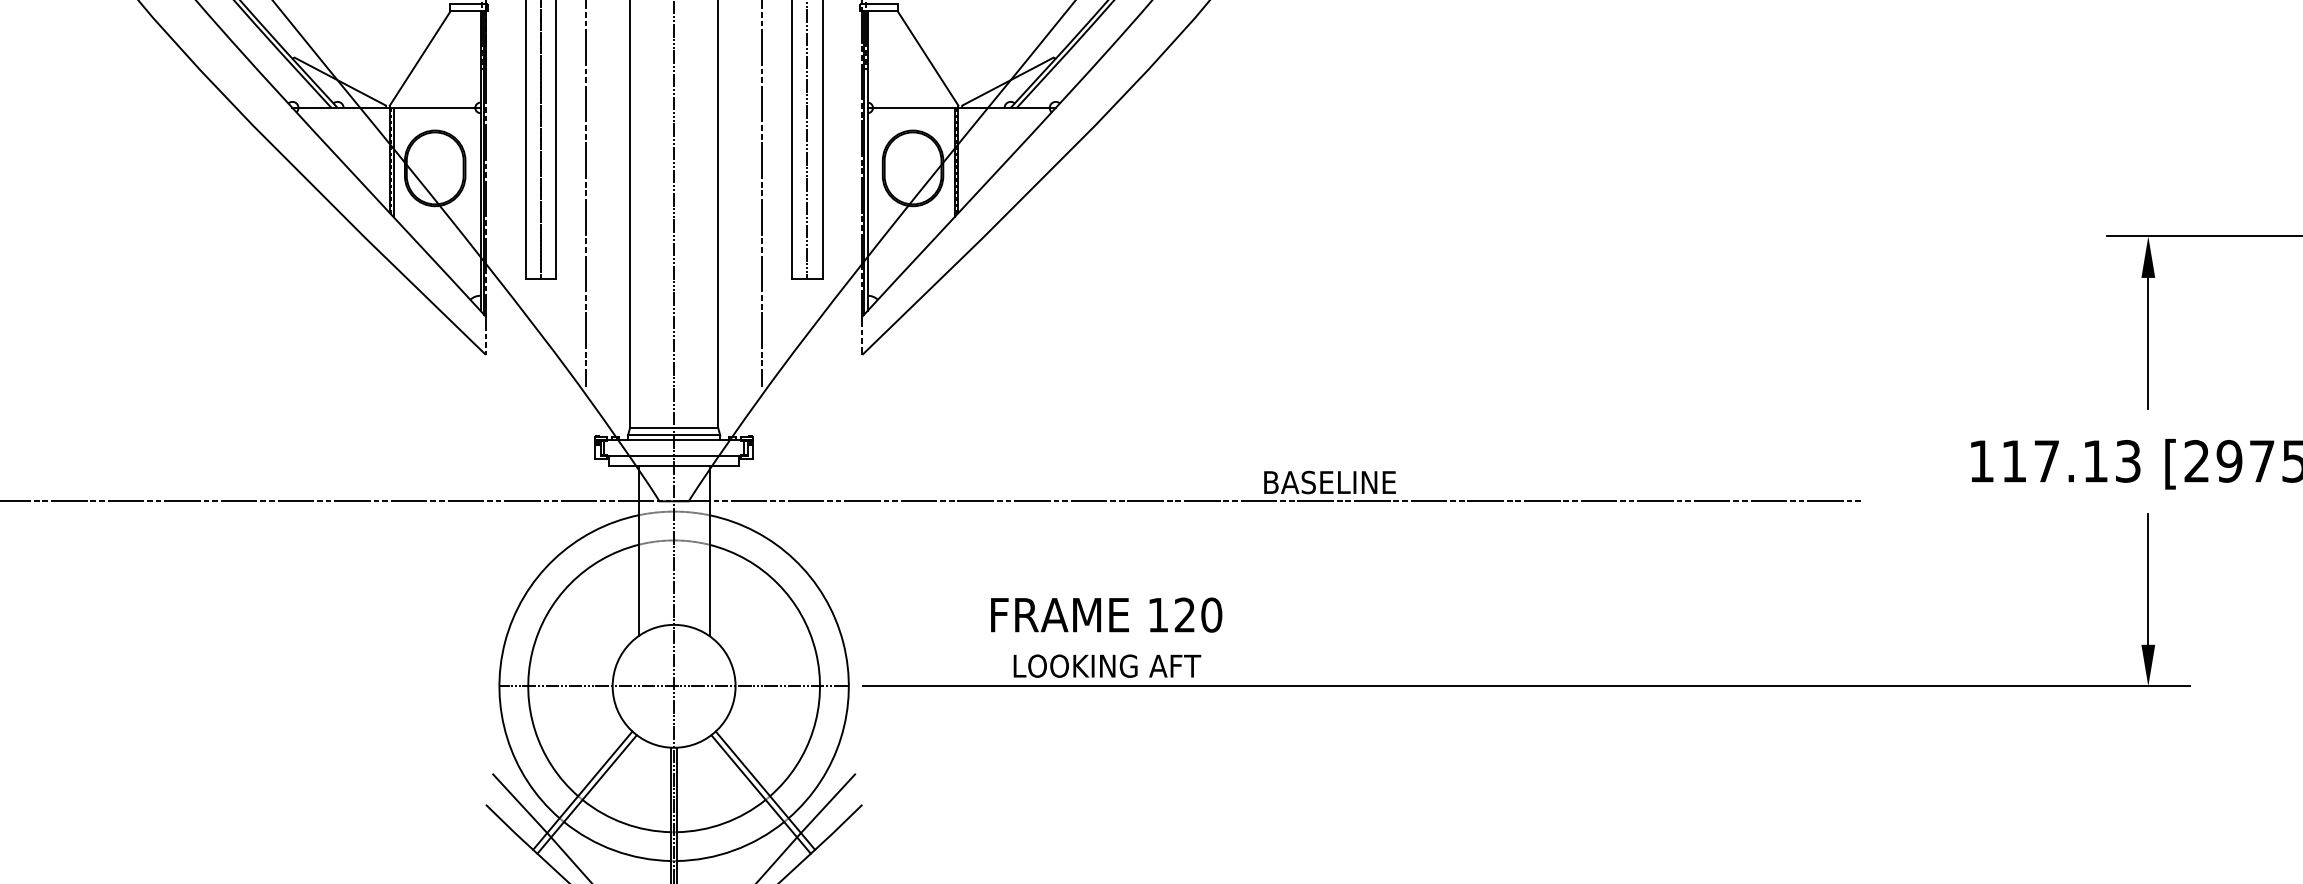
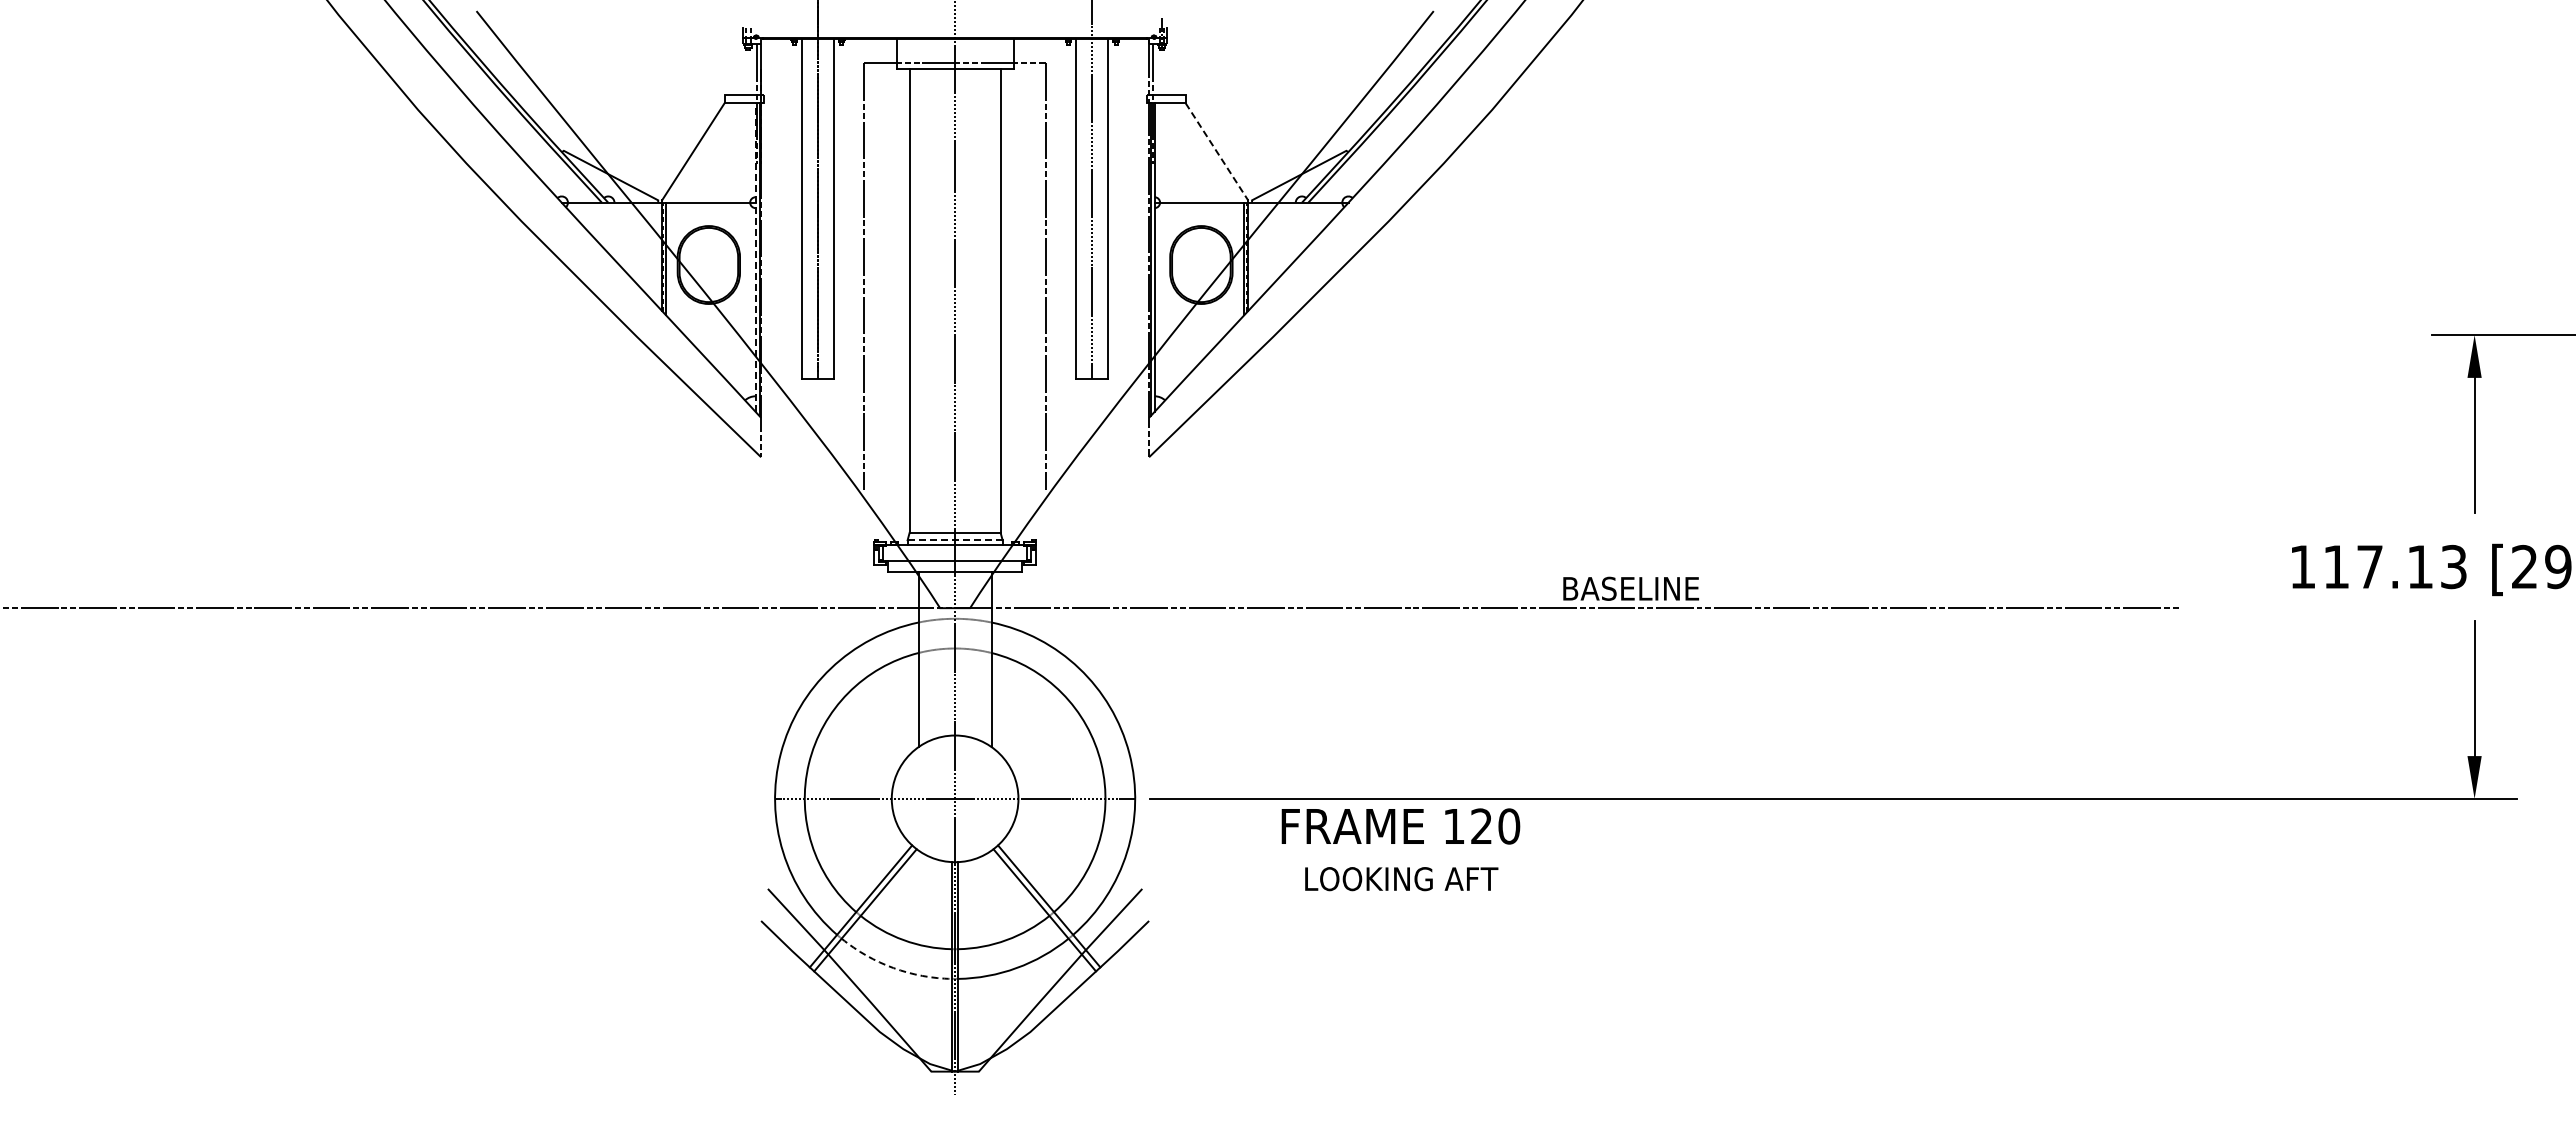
line: (927, 58) -> (1216, 151), solid -> dashed
line: (480, 161) -> (755, 257), solid -> dashed
line: (674, 435) -> (955, 540), solid -> dashed
text: (1106, 637) -> (1400, 849), moved
arc: (614, 850) -> (893, 968), solid -> dashed

